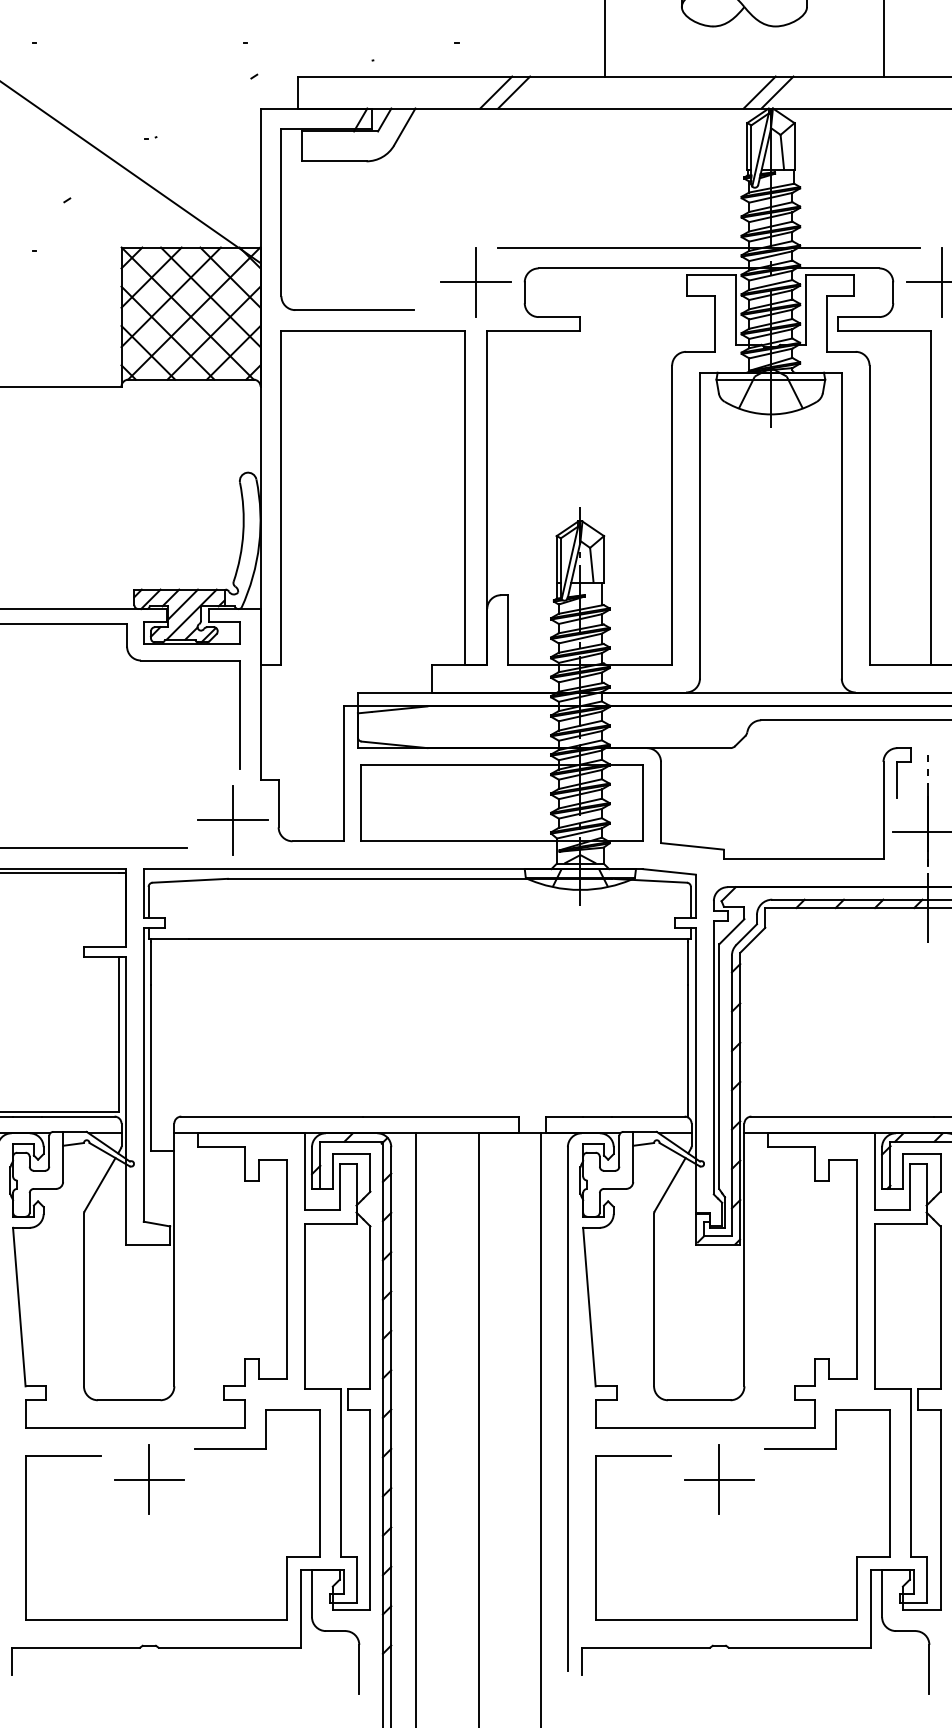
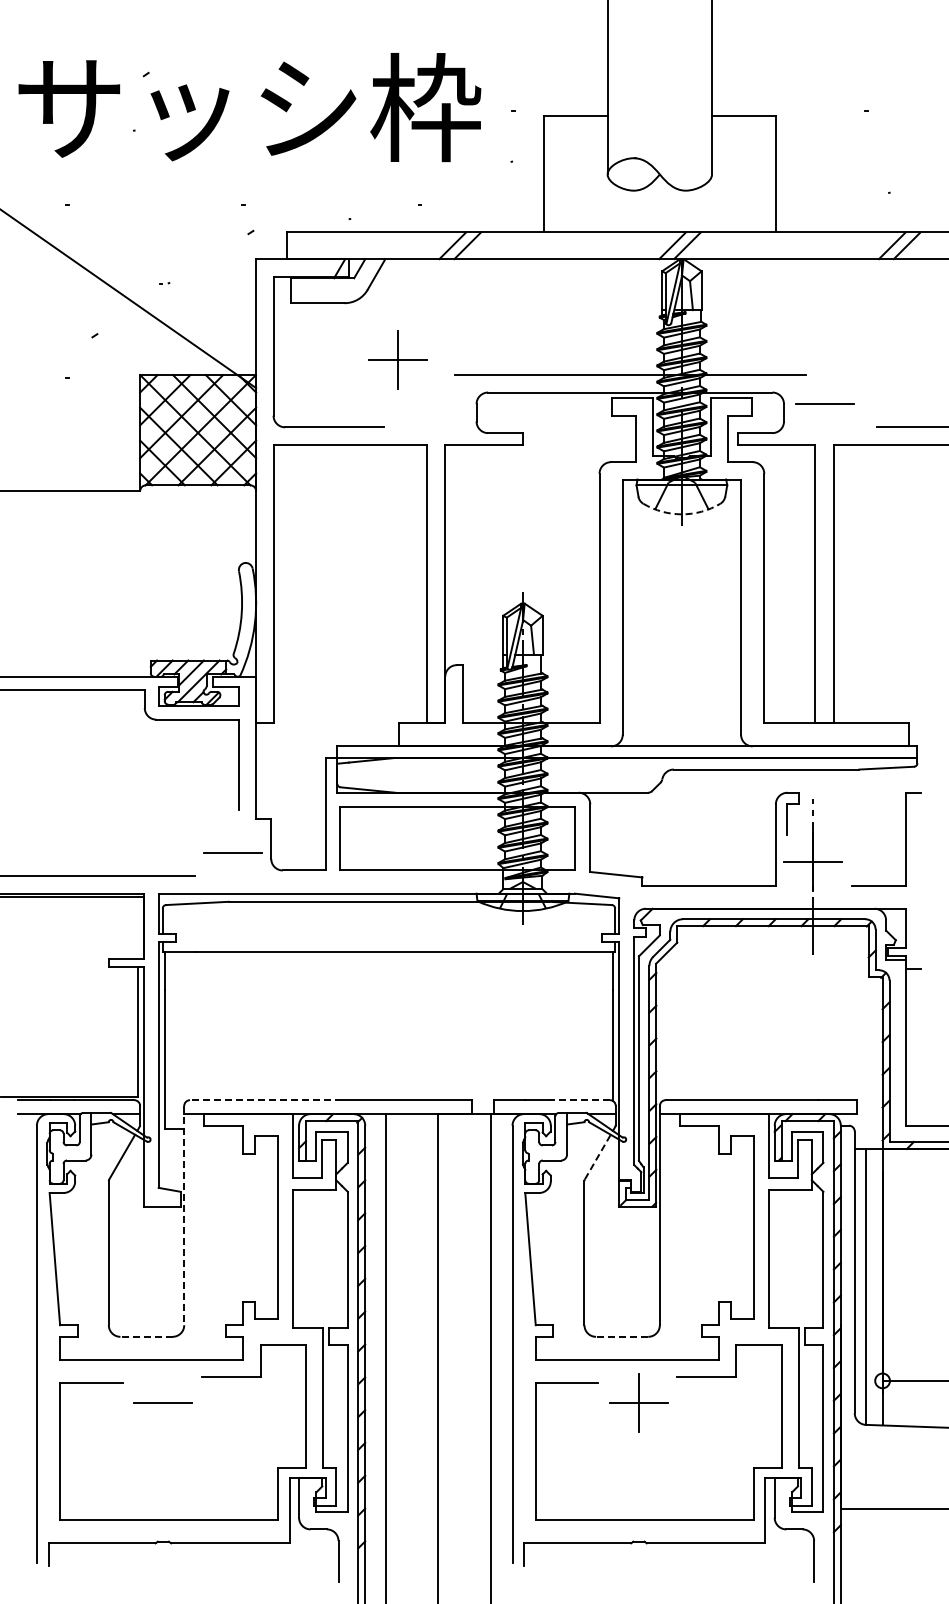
part: (475, 281) -> (397, 359), moved
line: (941, 282) -> (824, 404), removed
arc: (770, 414) -> (681, 514), solid -> dashed
line: (232, 820) -> (232, 853), removed
line: (272, 1116) -> (266, 1100), solid -> dashed
line: (648, 1116) -> (579, 1100), solid -> dashed
line: (669, 1185) -> (597, 1157), solid -> dashed
line: (174, 1254) -> (184, 1215), solid -> dashed
line: (129, 1399) -> (146, 1336), solid -> dashed
line: (698, 1399) -> (621, 1336), solid -> dashed
line: (149, 1478) -> (163, 1402), removed

